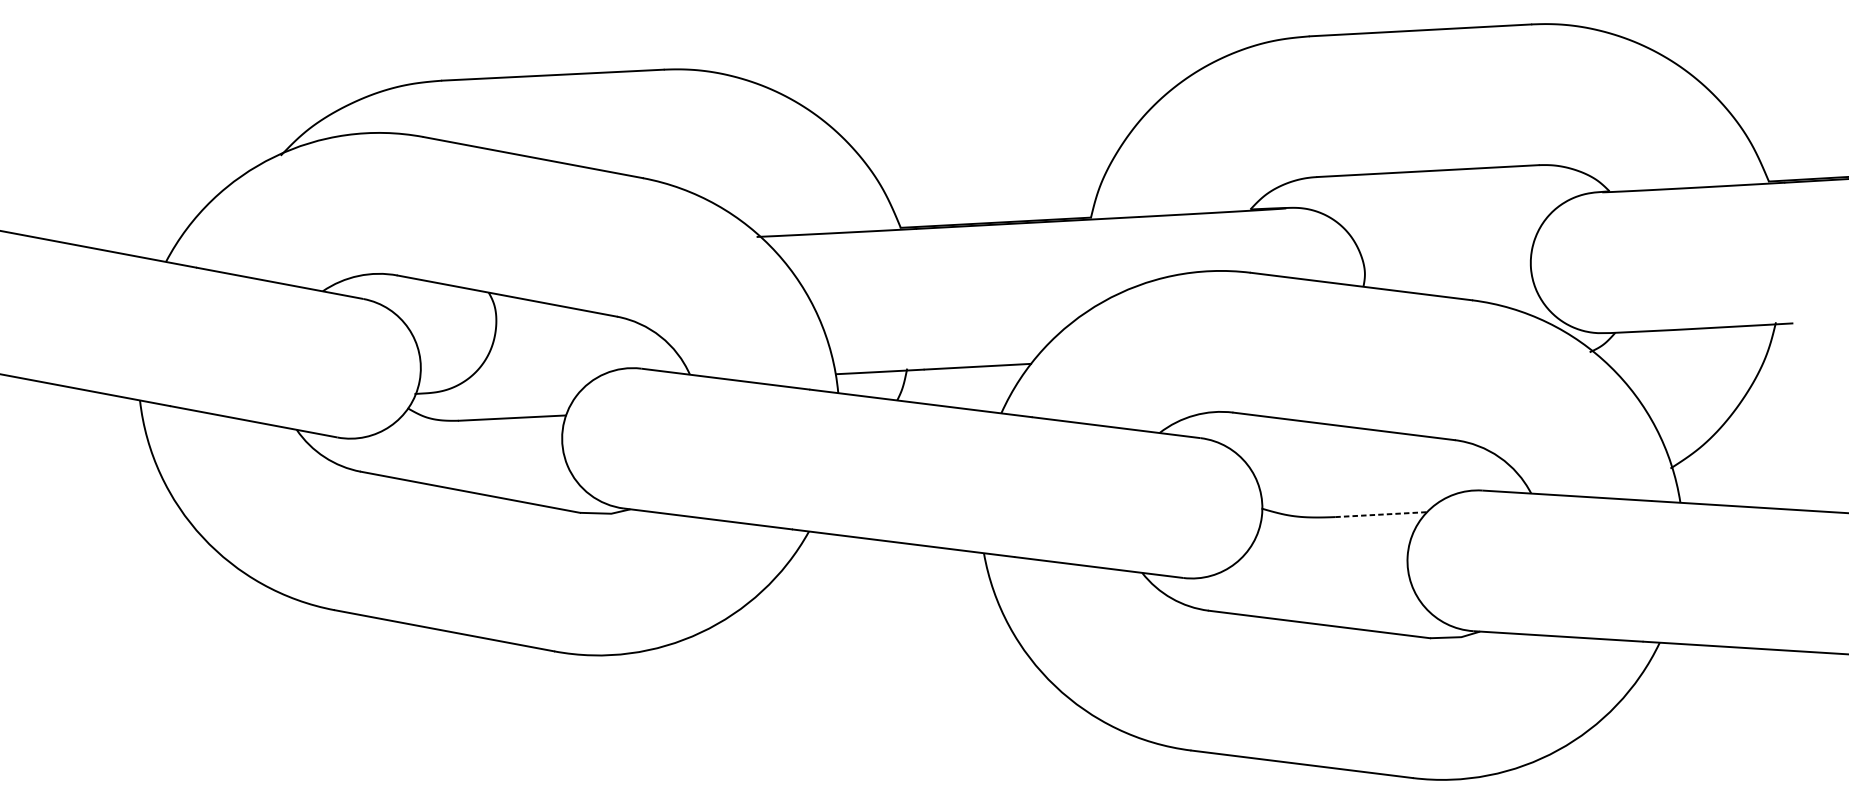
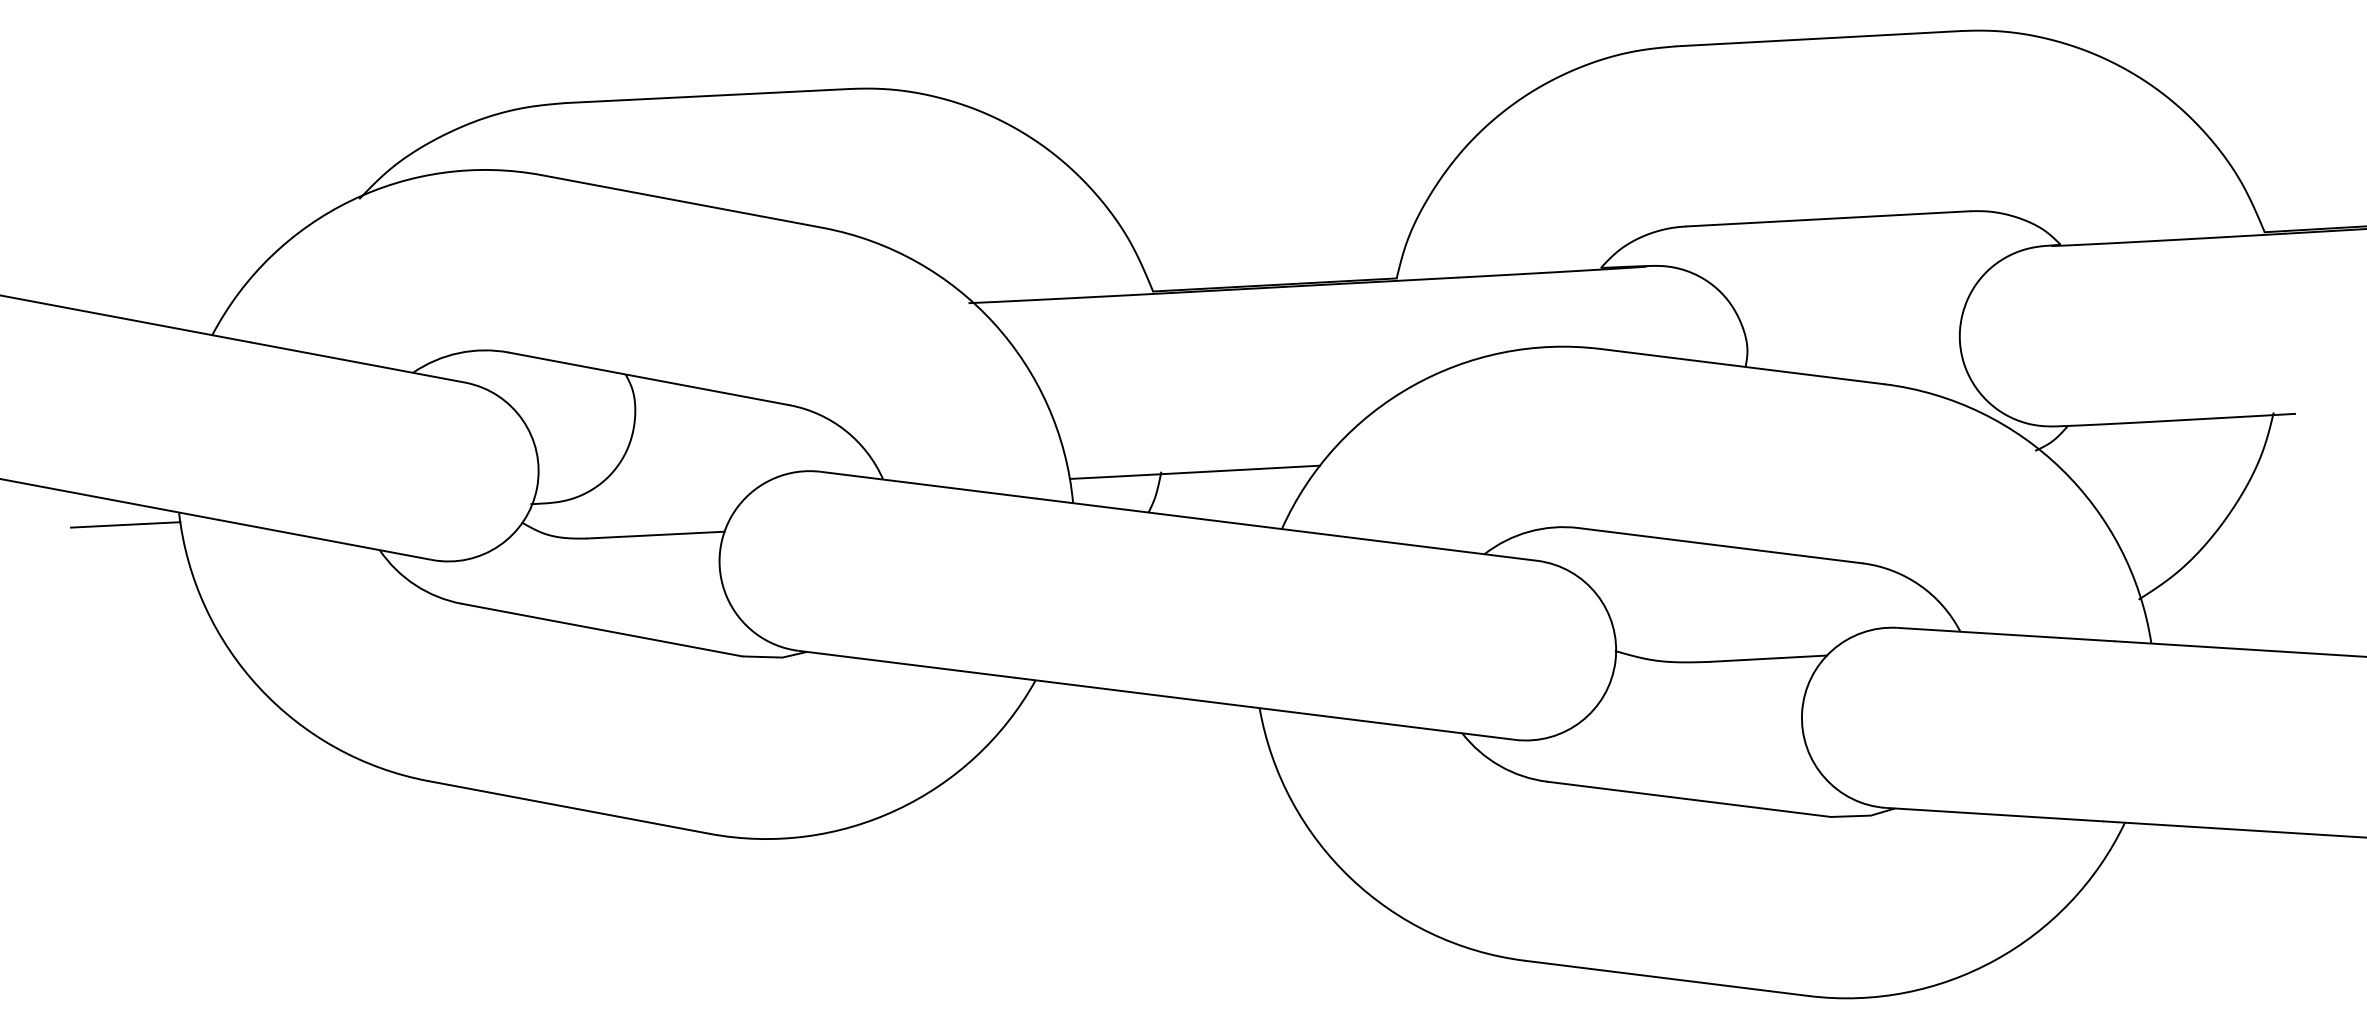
line: (98, 409) -> (125, 524), added
line: (1381, 514) -> (1768, 658), dashed -> solid

